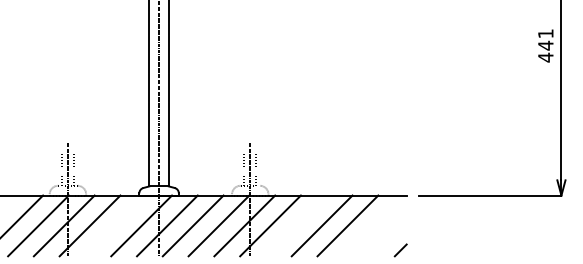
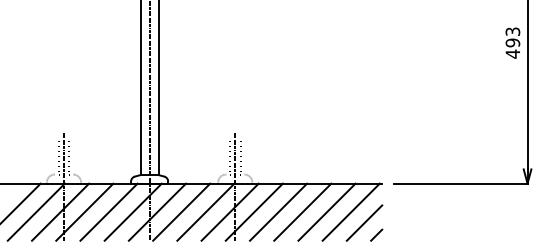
text: (545, 39) -> (512, 37), 441 -> 493
line: (115, 225) -> (108, 211), added
line: (295, 225) -> (277, 211), added
line: (373, 225) -> (351, 211), added
line: (387, 237) -> (364, 223), added

